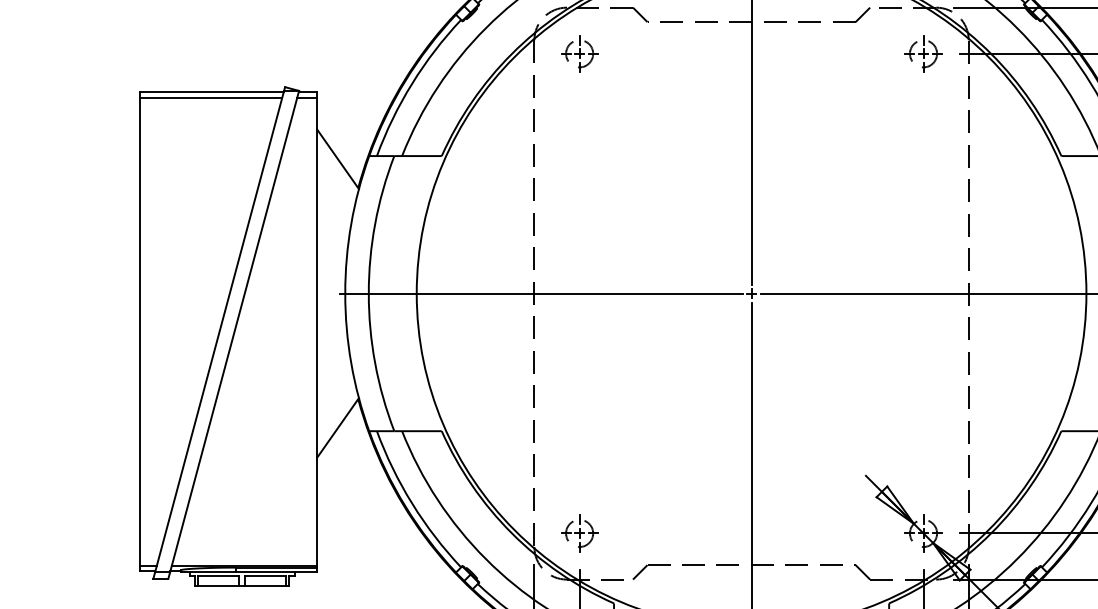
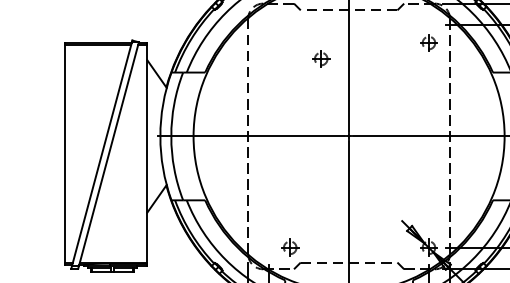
part: (580, 52) -> (321, 58), moved
part: (922, 52) -> (428, 42), moved
part: (580, 532) -> (290, 247), moved

